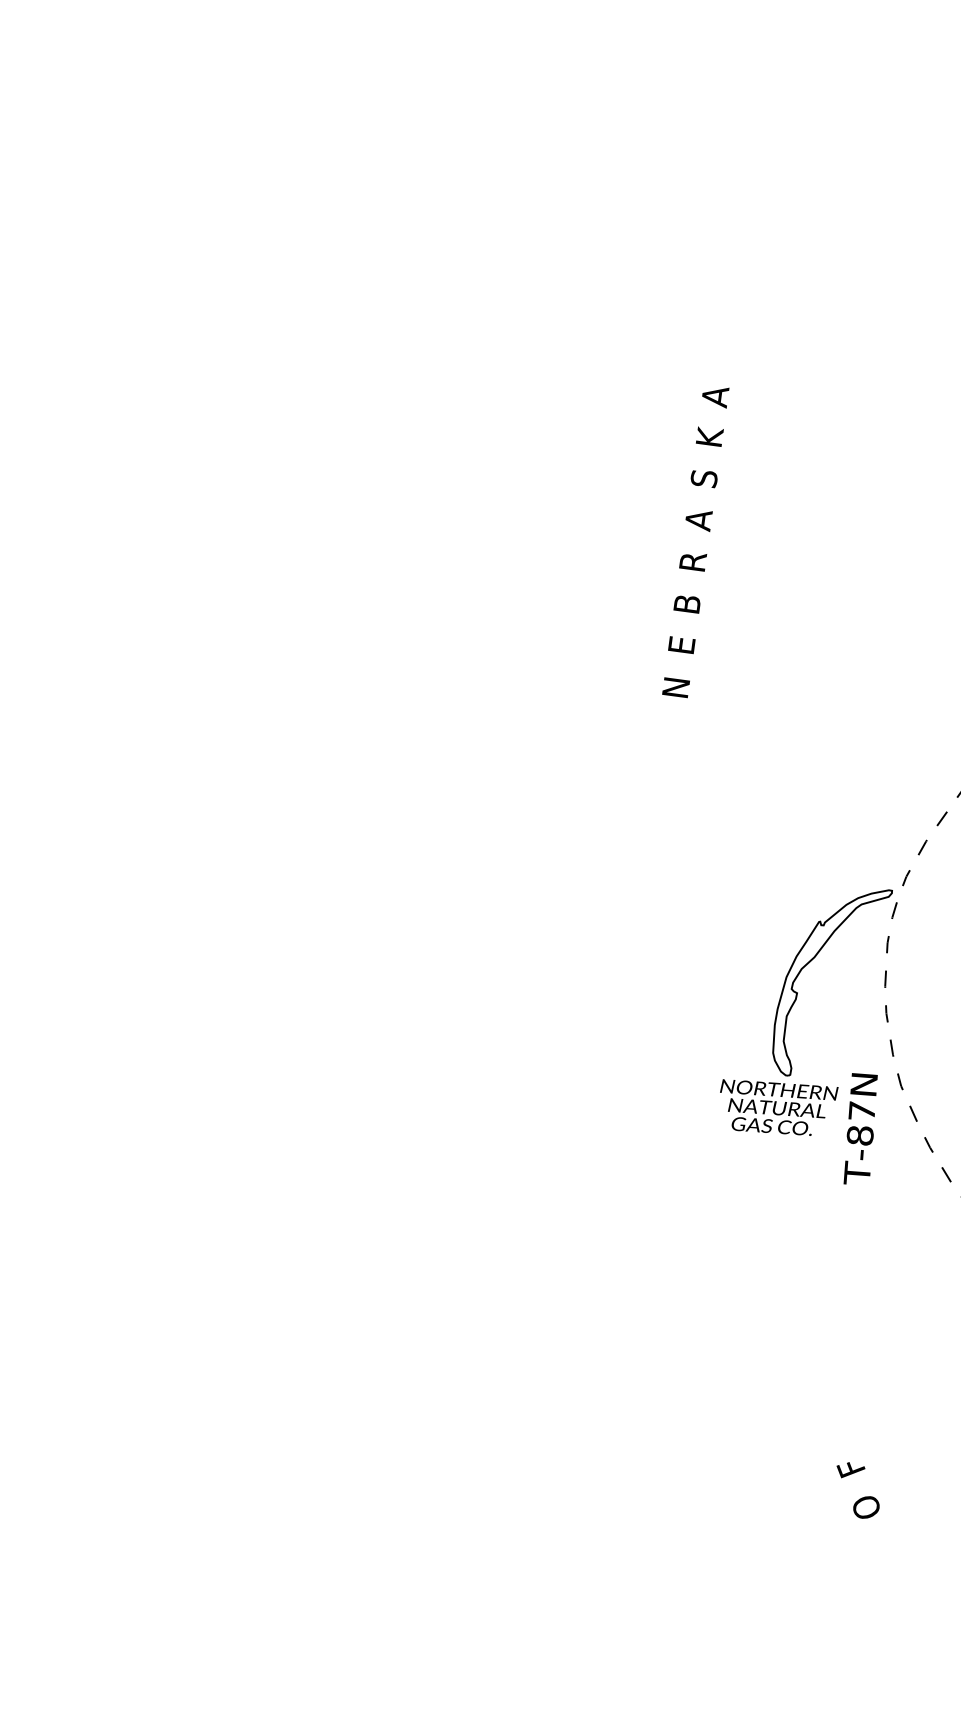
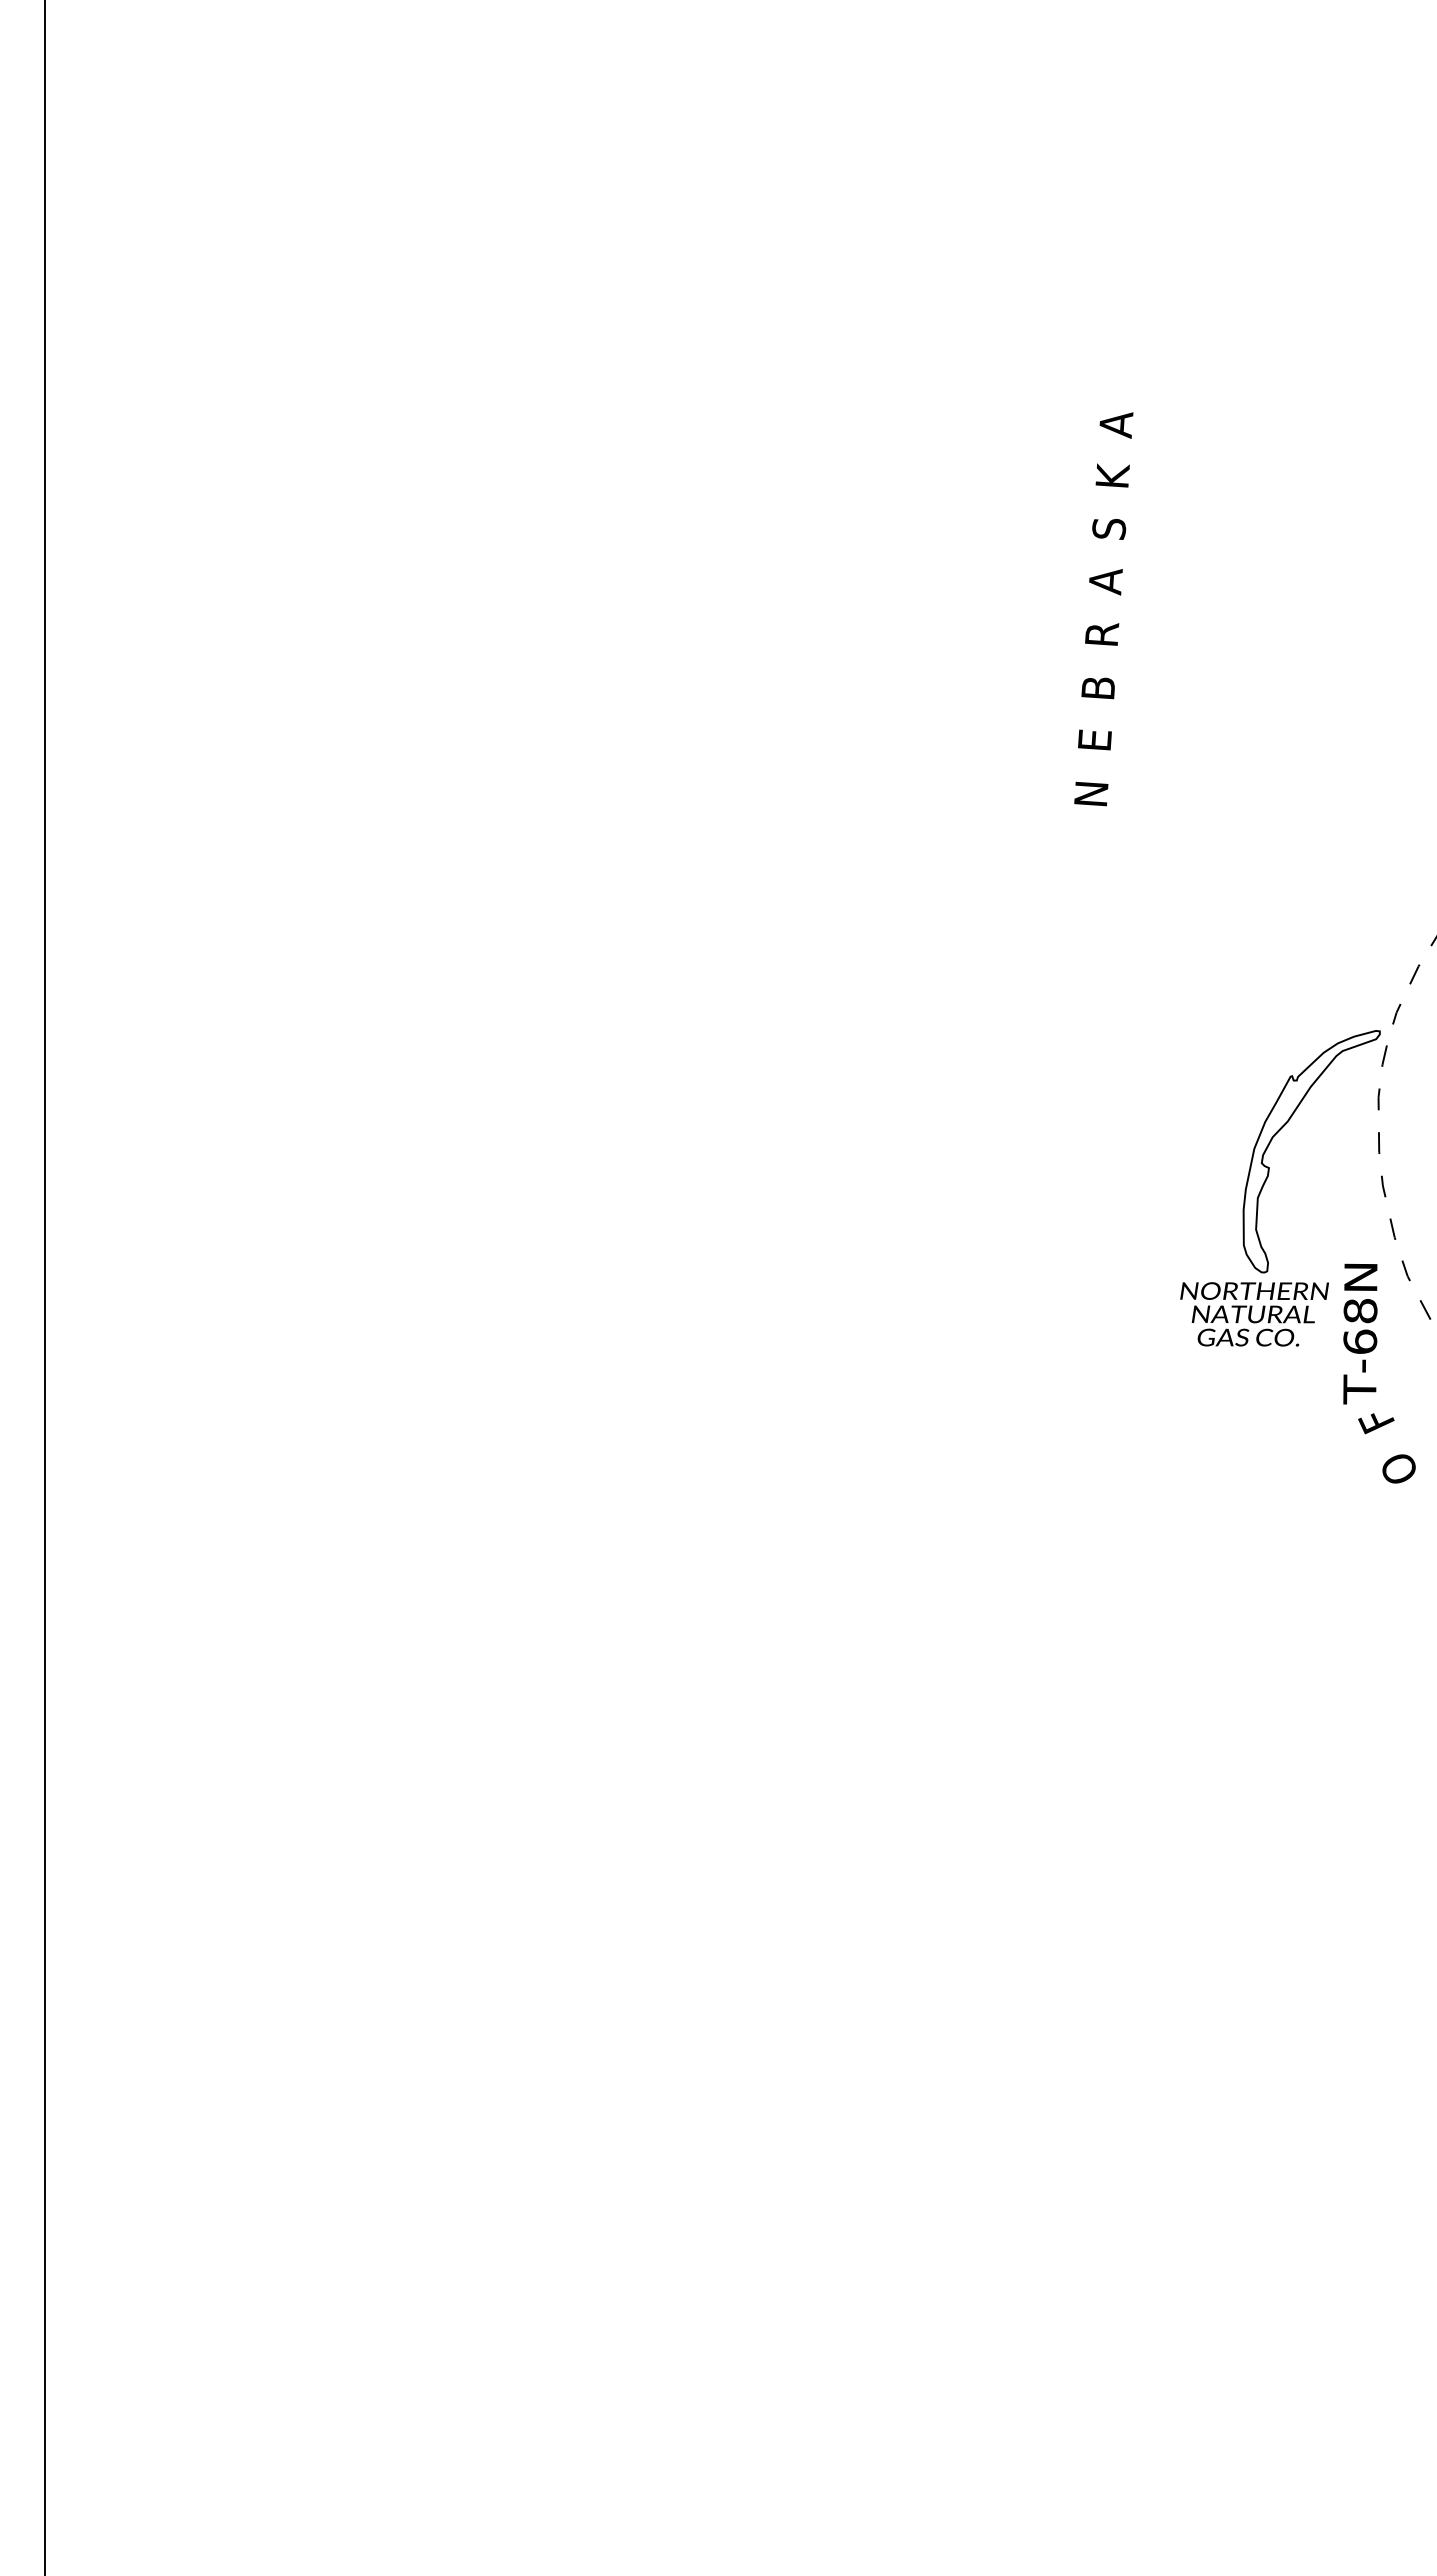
text: (861, 1123) -> (1360, 1326), T-87N -> T-68N
text: (857, 1490) -> (1386, 1448), moved

